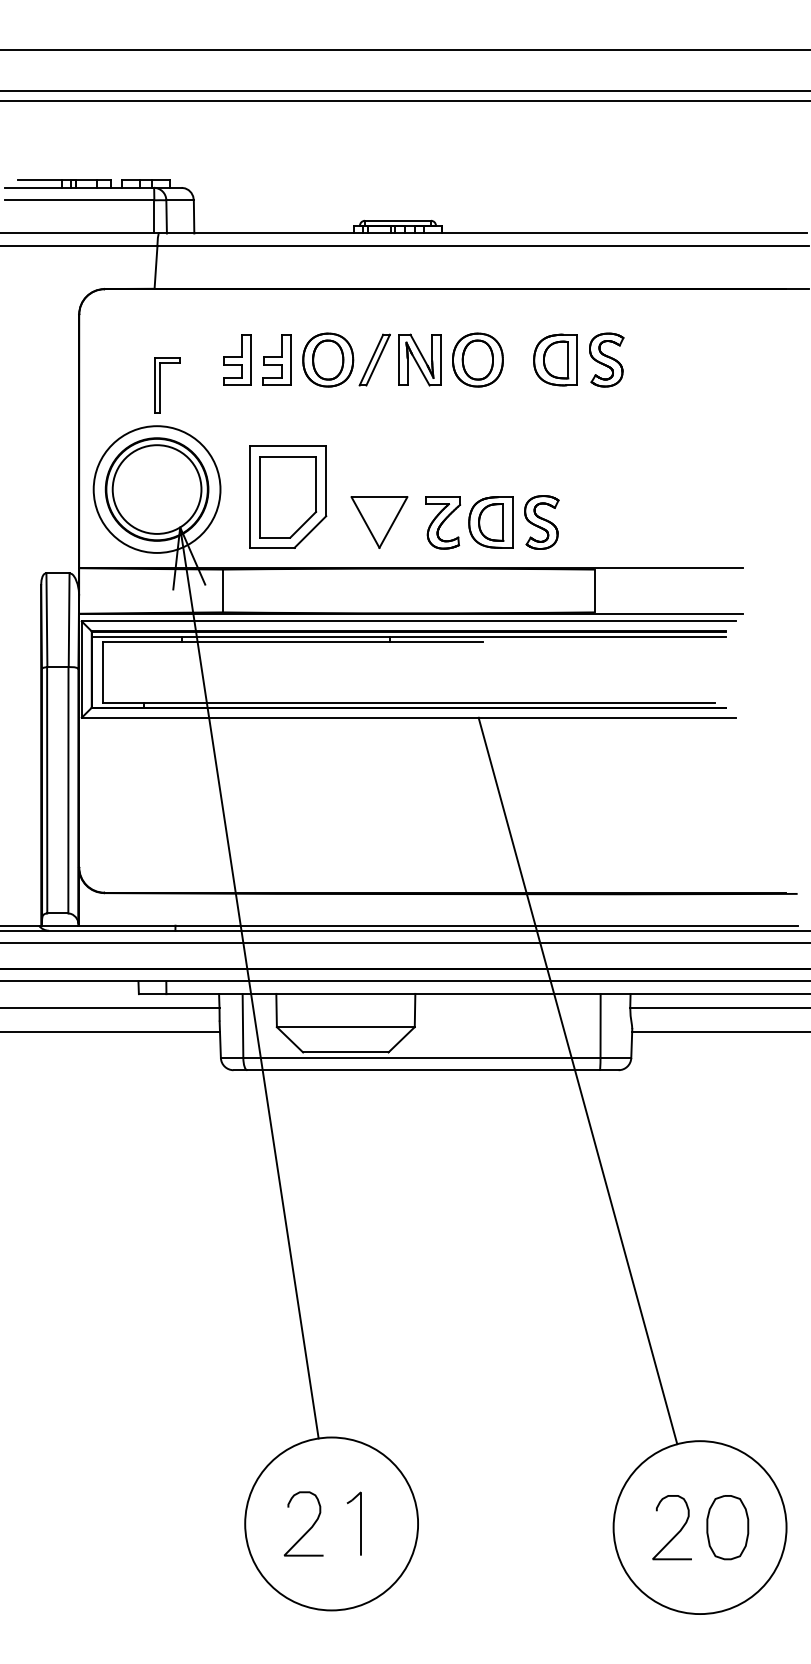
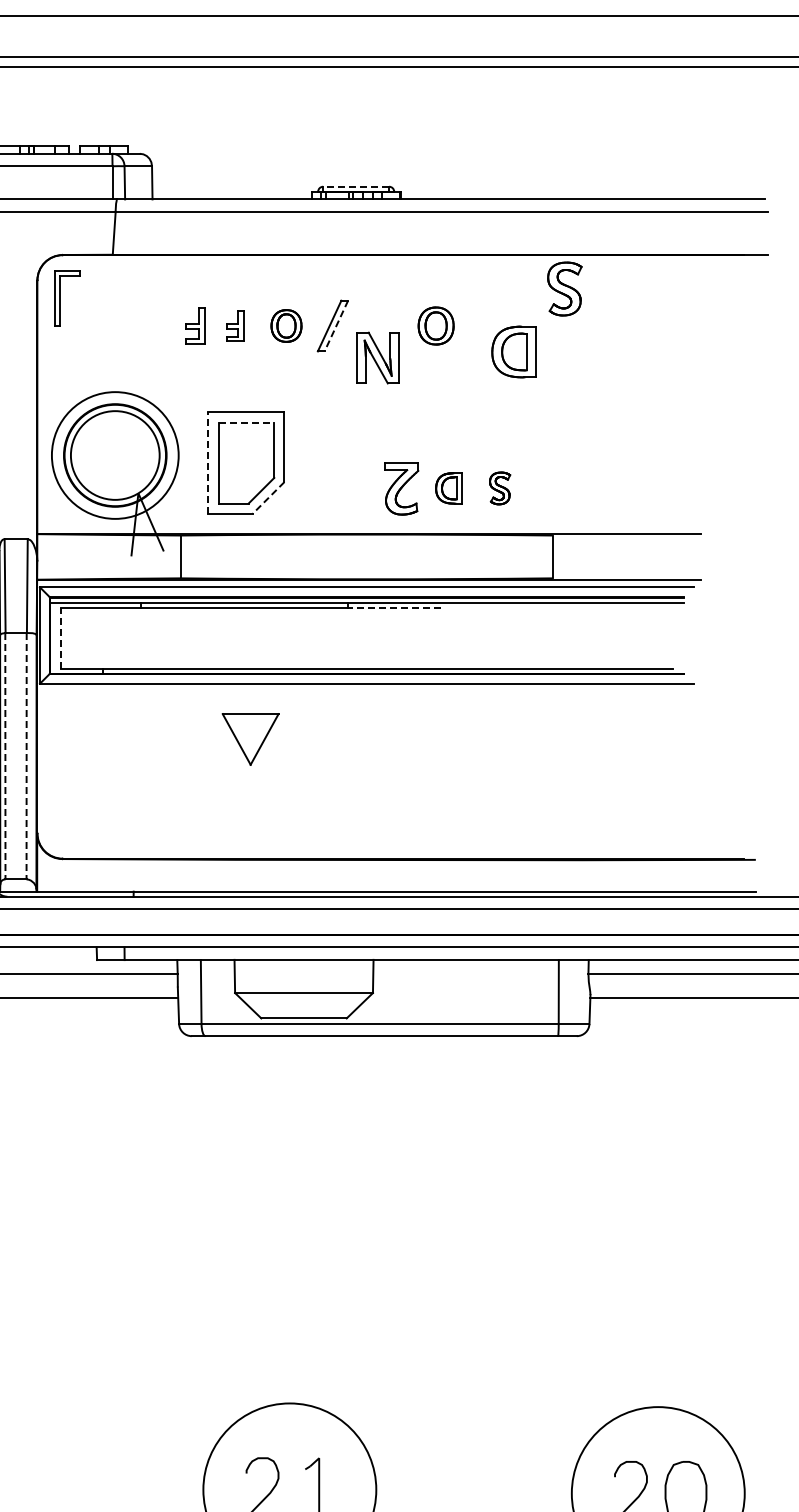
line: (397, 220) -> (355, 186), solid -> dashed
part: (237, 359) -> (195, 325), size x0.7
part: (276, 359) -> (234, 325), size x0.6
part: (328, 359) -> (286, 325), size x0.6
part: (419, 359) -> (377, 357), moved
part: (477, 359) -> (435, 325), size x0.7
part: (555, 359) -> (513, 351), moved
part: (606, 359) -> (564, 288), moved
line: (378, 360) -> (336, 326), solid -> dashed
part: (160, 385) -> (60, 298), moved
line: (288, 456) -> (246, 422), solid -> dashed
line: (250, 497) -> (208, 463), solid -> dashed
part: (379, 522) -> (250, 739), moved
part: (490, 522) -> (448, 488), size x0.6
part: (541, 522) -> (499, 488), size x0.6
line: (310, 532) -> (268, 498), solid -> dashed
line: (436, 642) -> (394, 608), solid -> dashed
line: (102, 672) -> (60, 638), solid -> dashed
line: (47, 790) -> (5, 756), solid -> dashed
line: (68, 790) -> (26, 756), solid -> dashed
line: (249, 982) -> (207, 948), removed
line: (577, 1080) -> (535, 1046), removed

